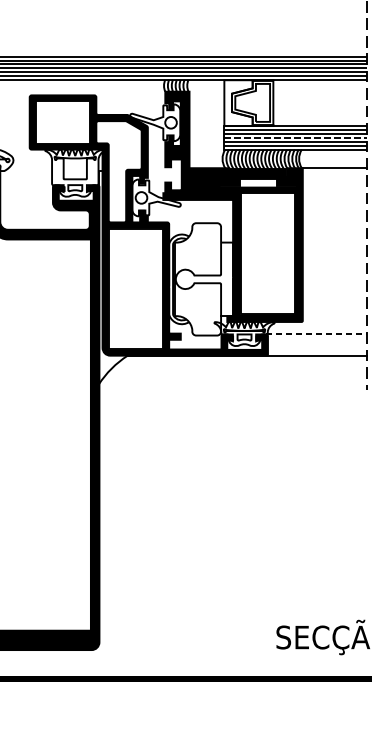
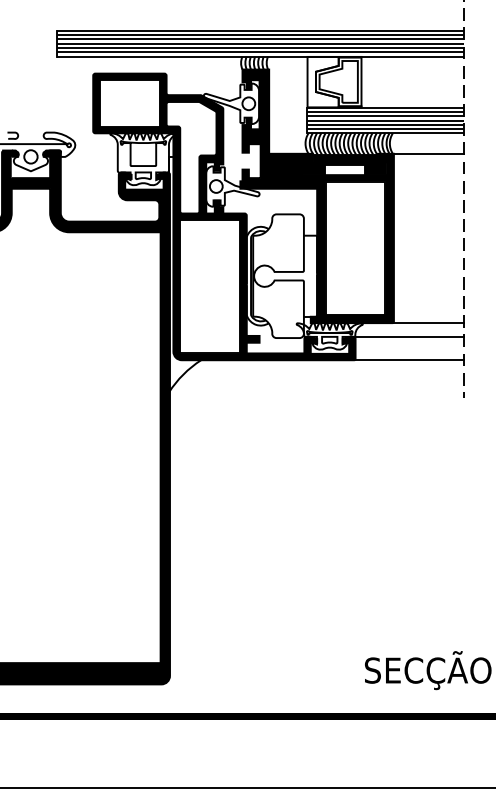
line: (296, 137) -> (386, 120), dashed -> solid
line: (334, 322) -> (428, 323), added
line: (316, 334) -> (409, 336), dashed -> solid

